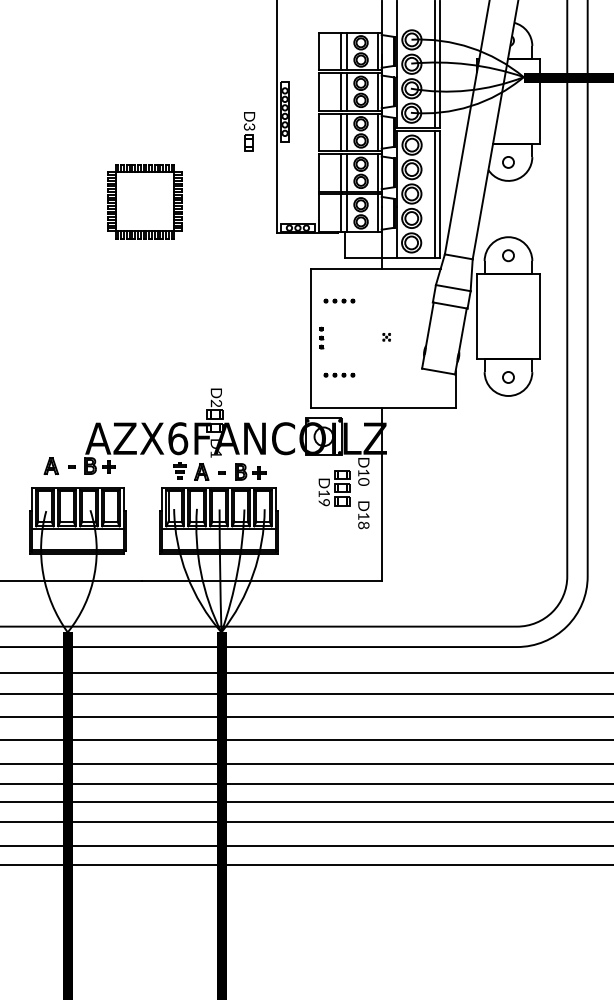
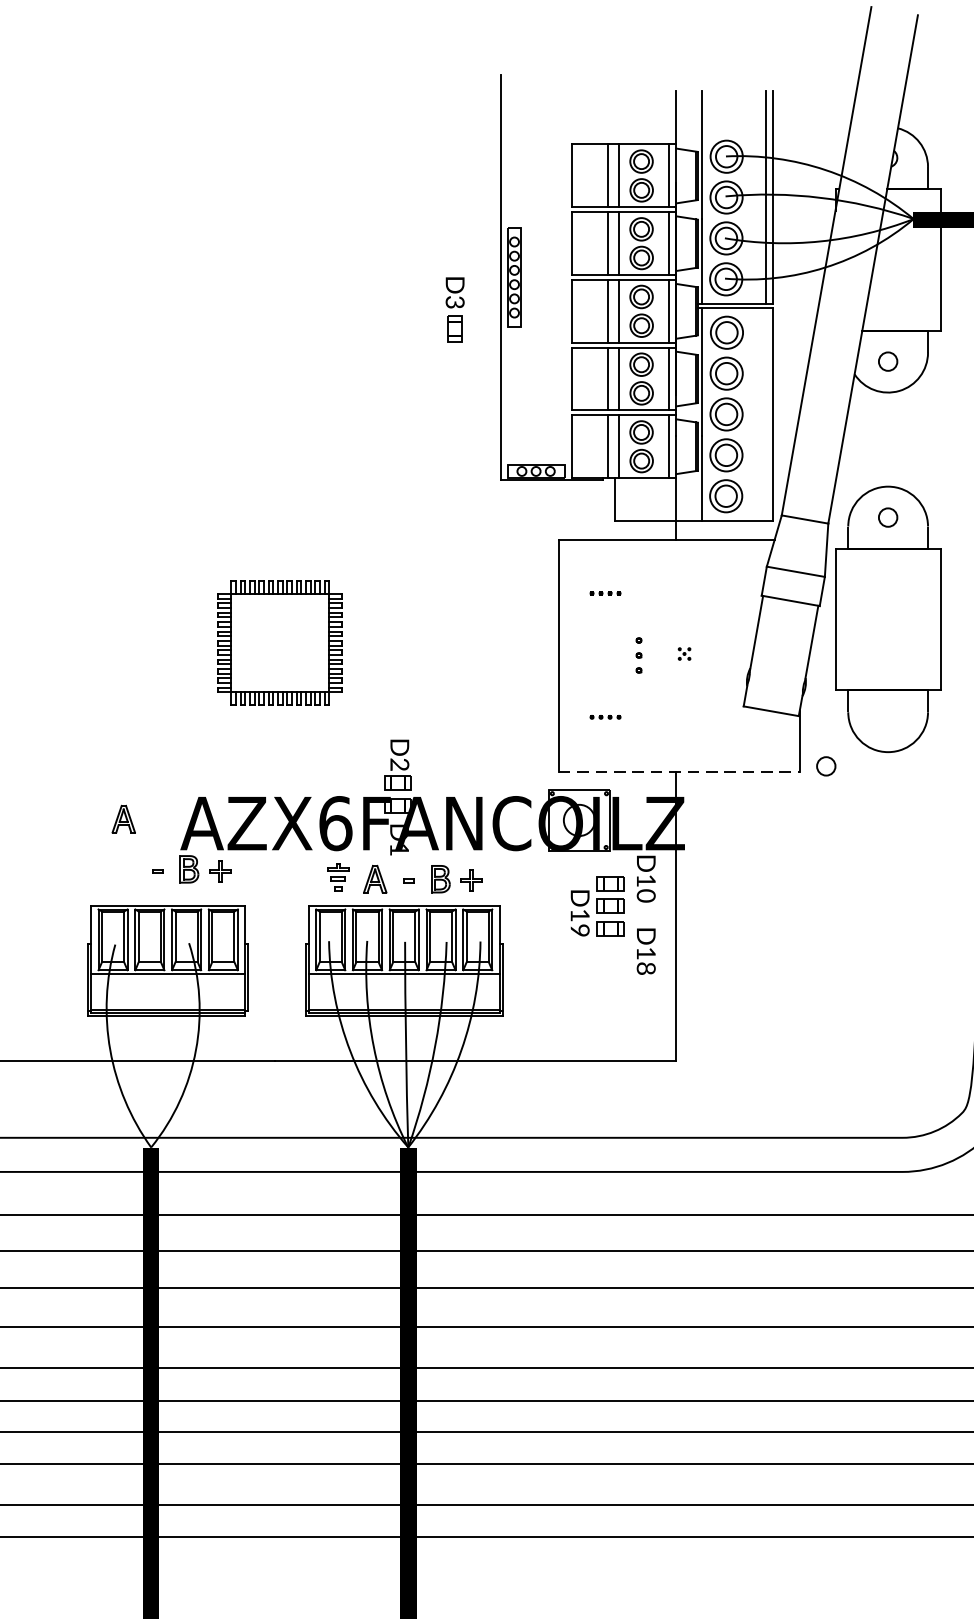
line: (435, 193) -> (766, 413), removed
part: (144, 201) -> (279, 642), moved
part: (339, 300) -> (605, 592), size x0.6
part: (321, 337) -> (639, 654), moved
part: (339, 374) -> (605, 716), size x0.6
circle: (508, 377) -> (826, 766), moved
line: (384, 407) -> (680, 771), solid -> dashed
part: (51, 465) -> (124, 818), moved

